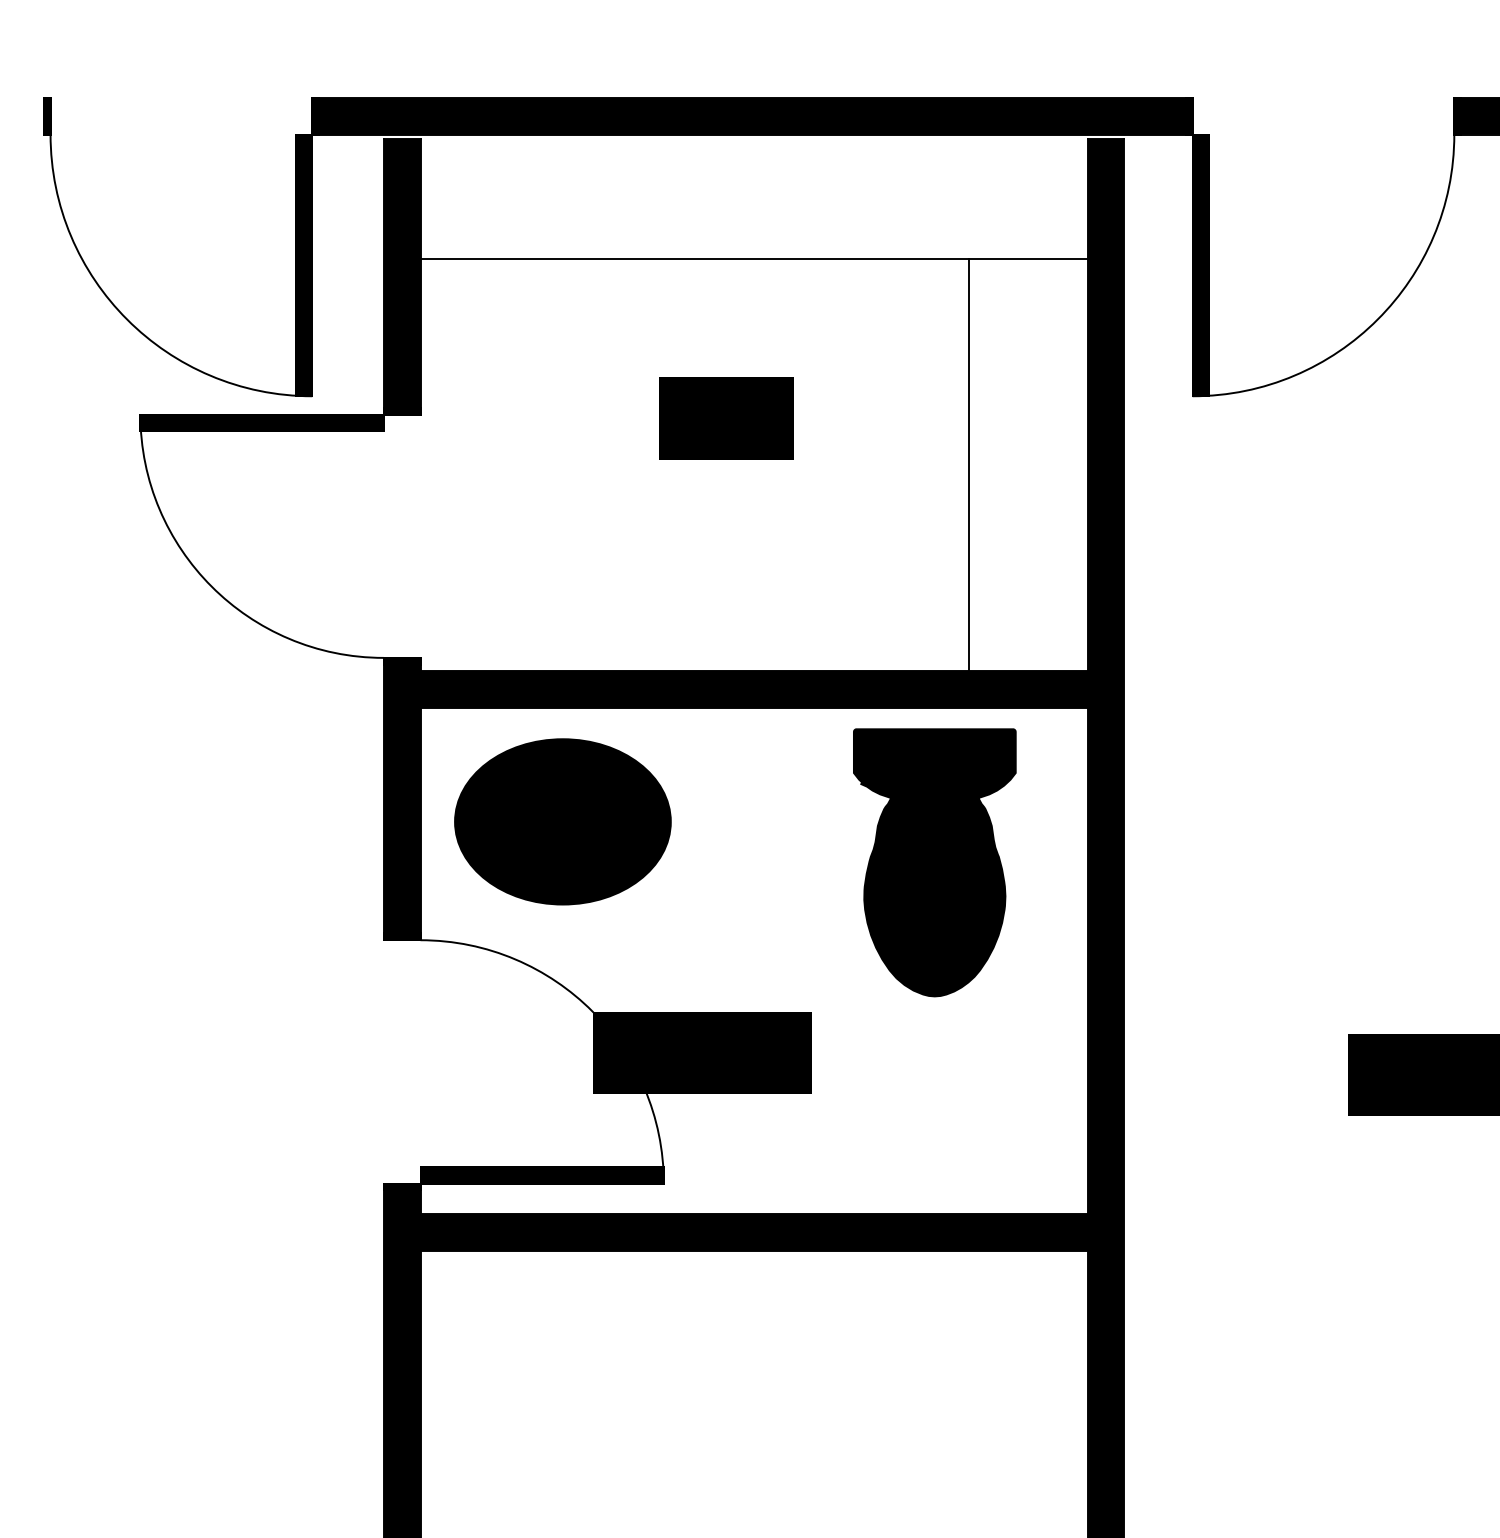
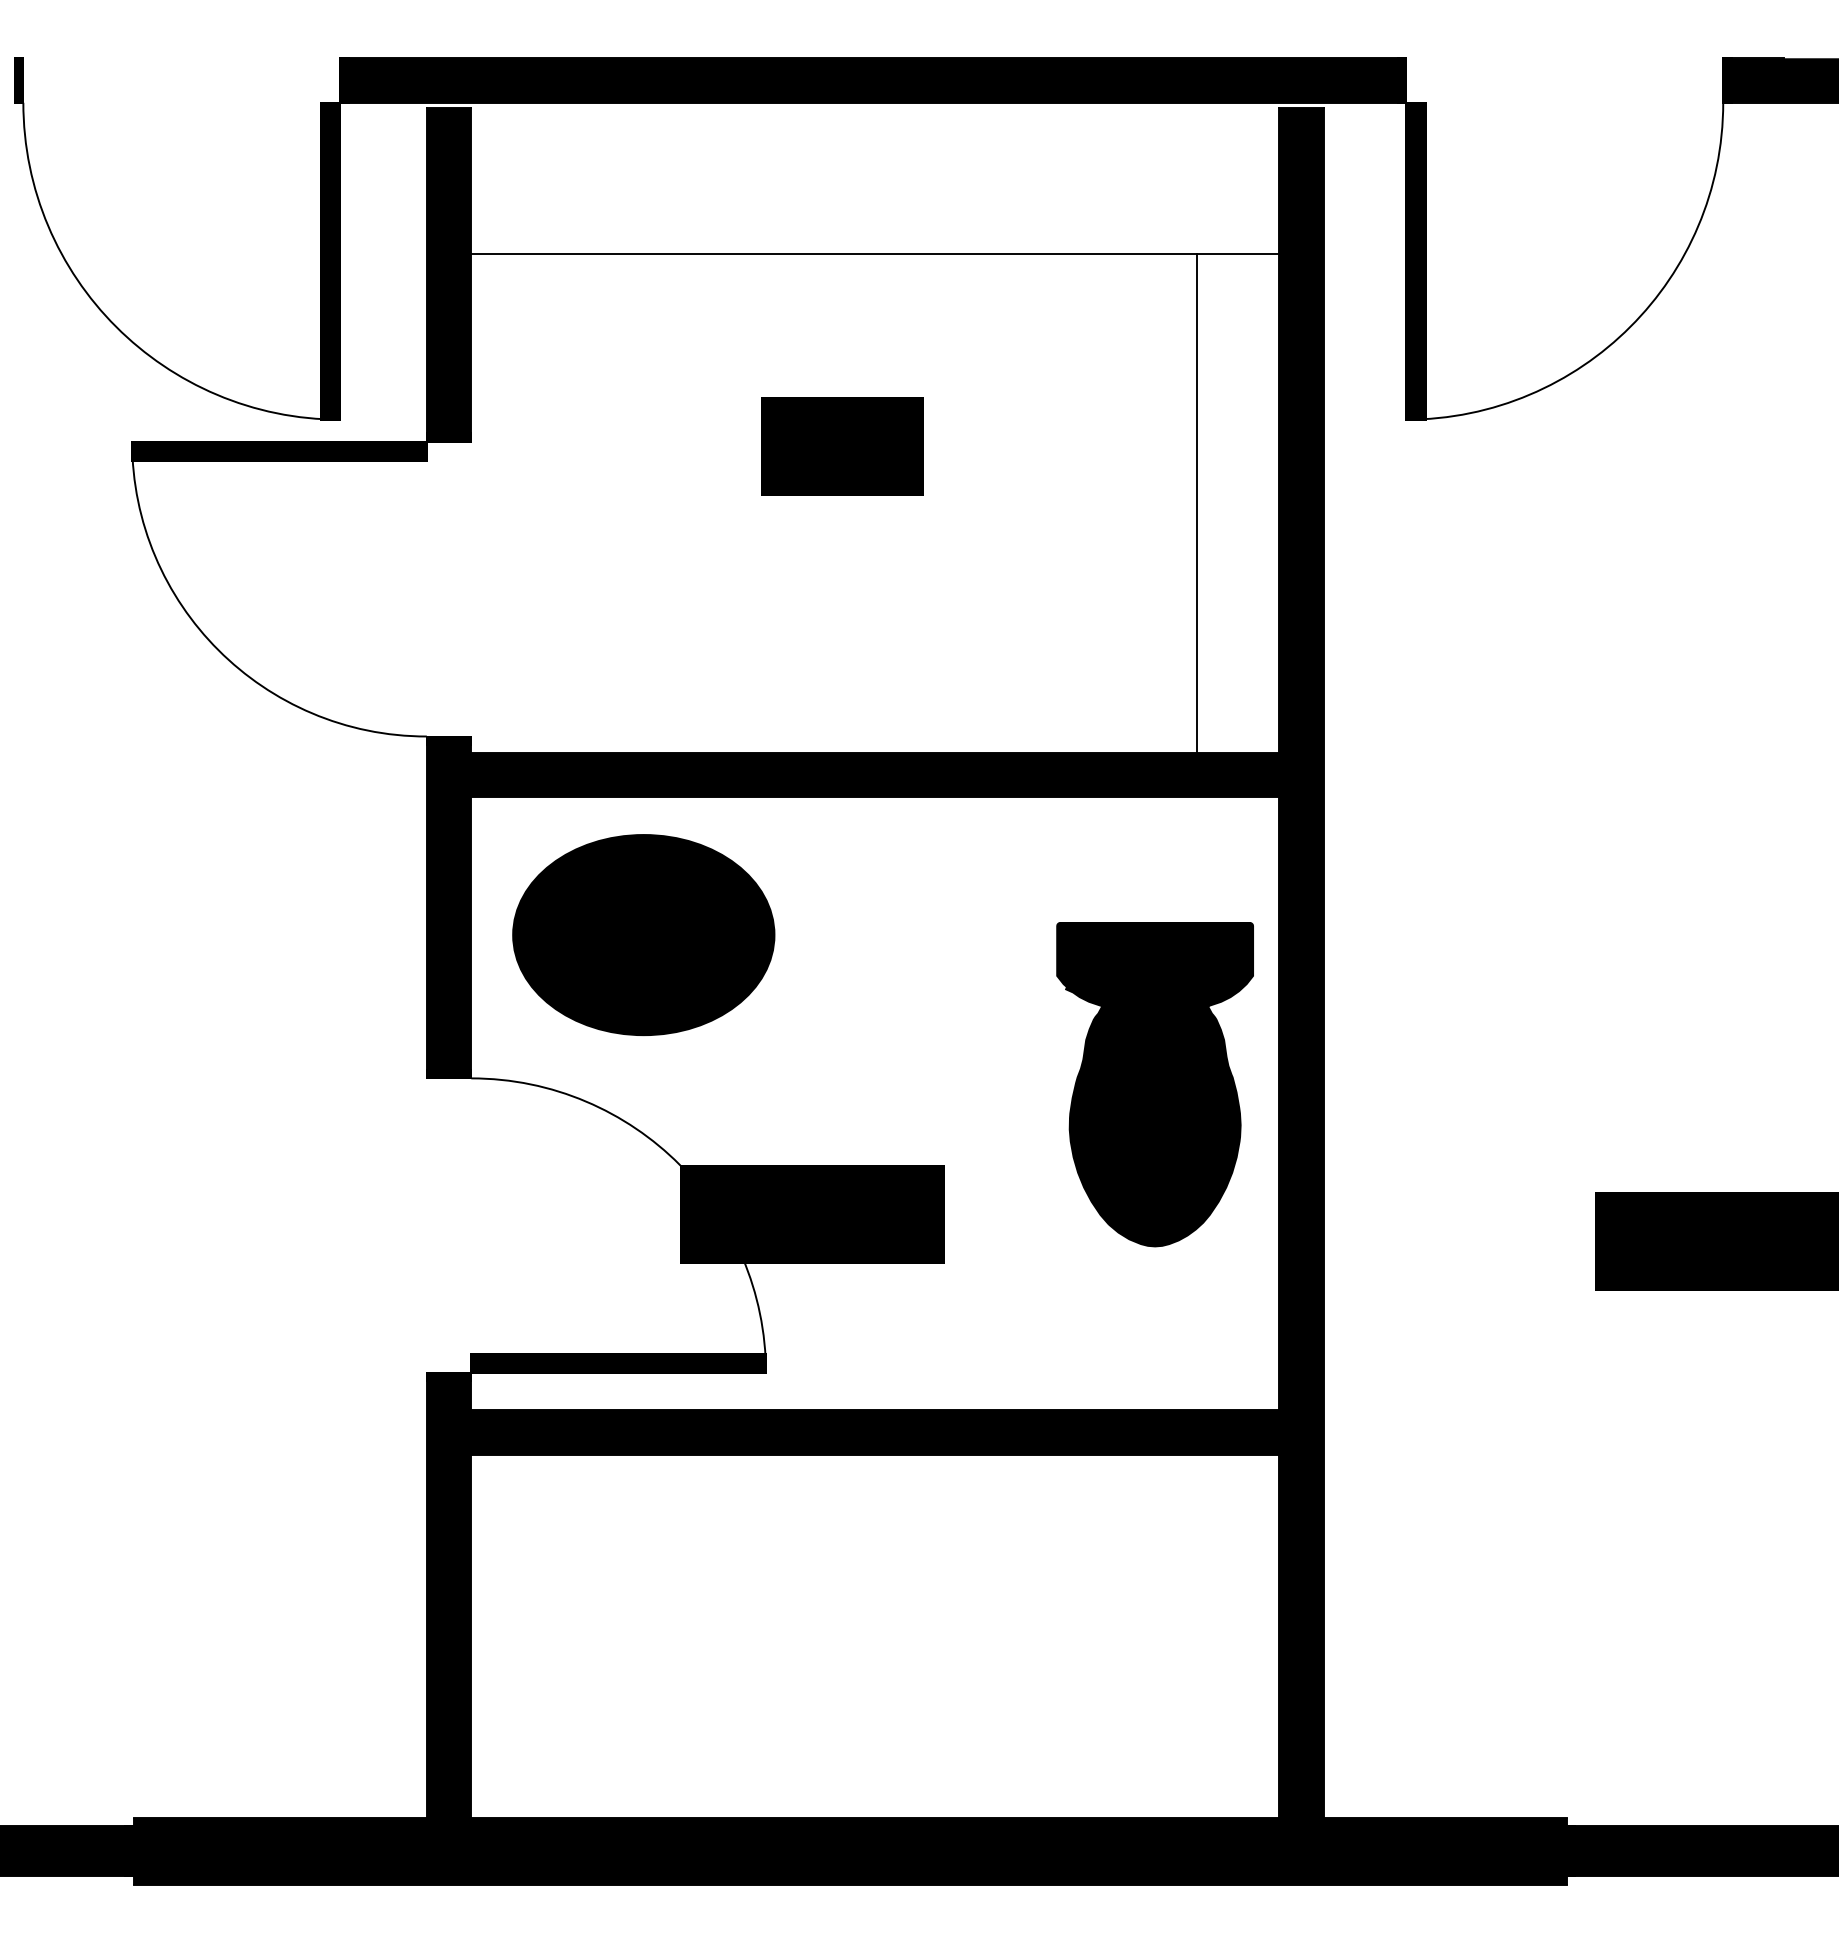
line: (968, 464) -> (1197, 502), moved
part: (934, 862) -> (1154, 1084), moved

